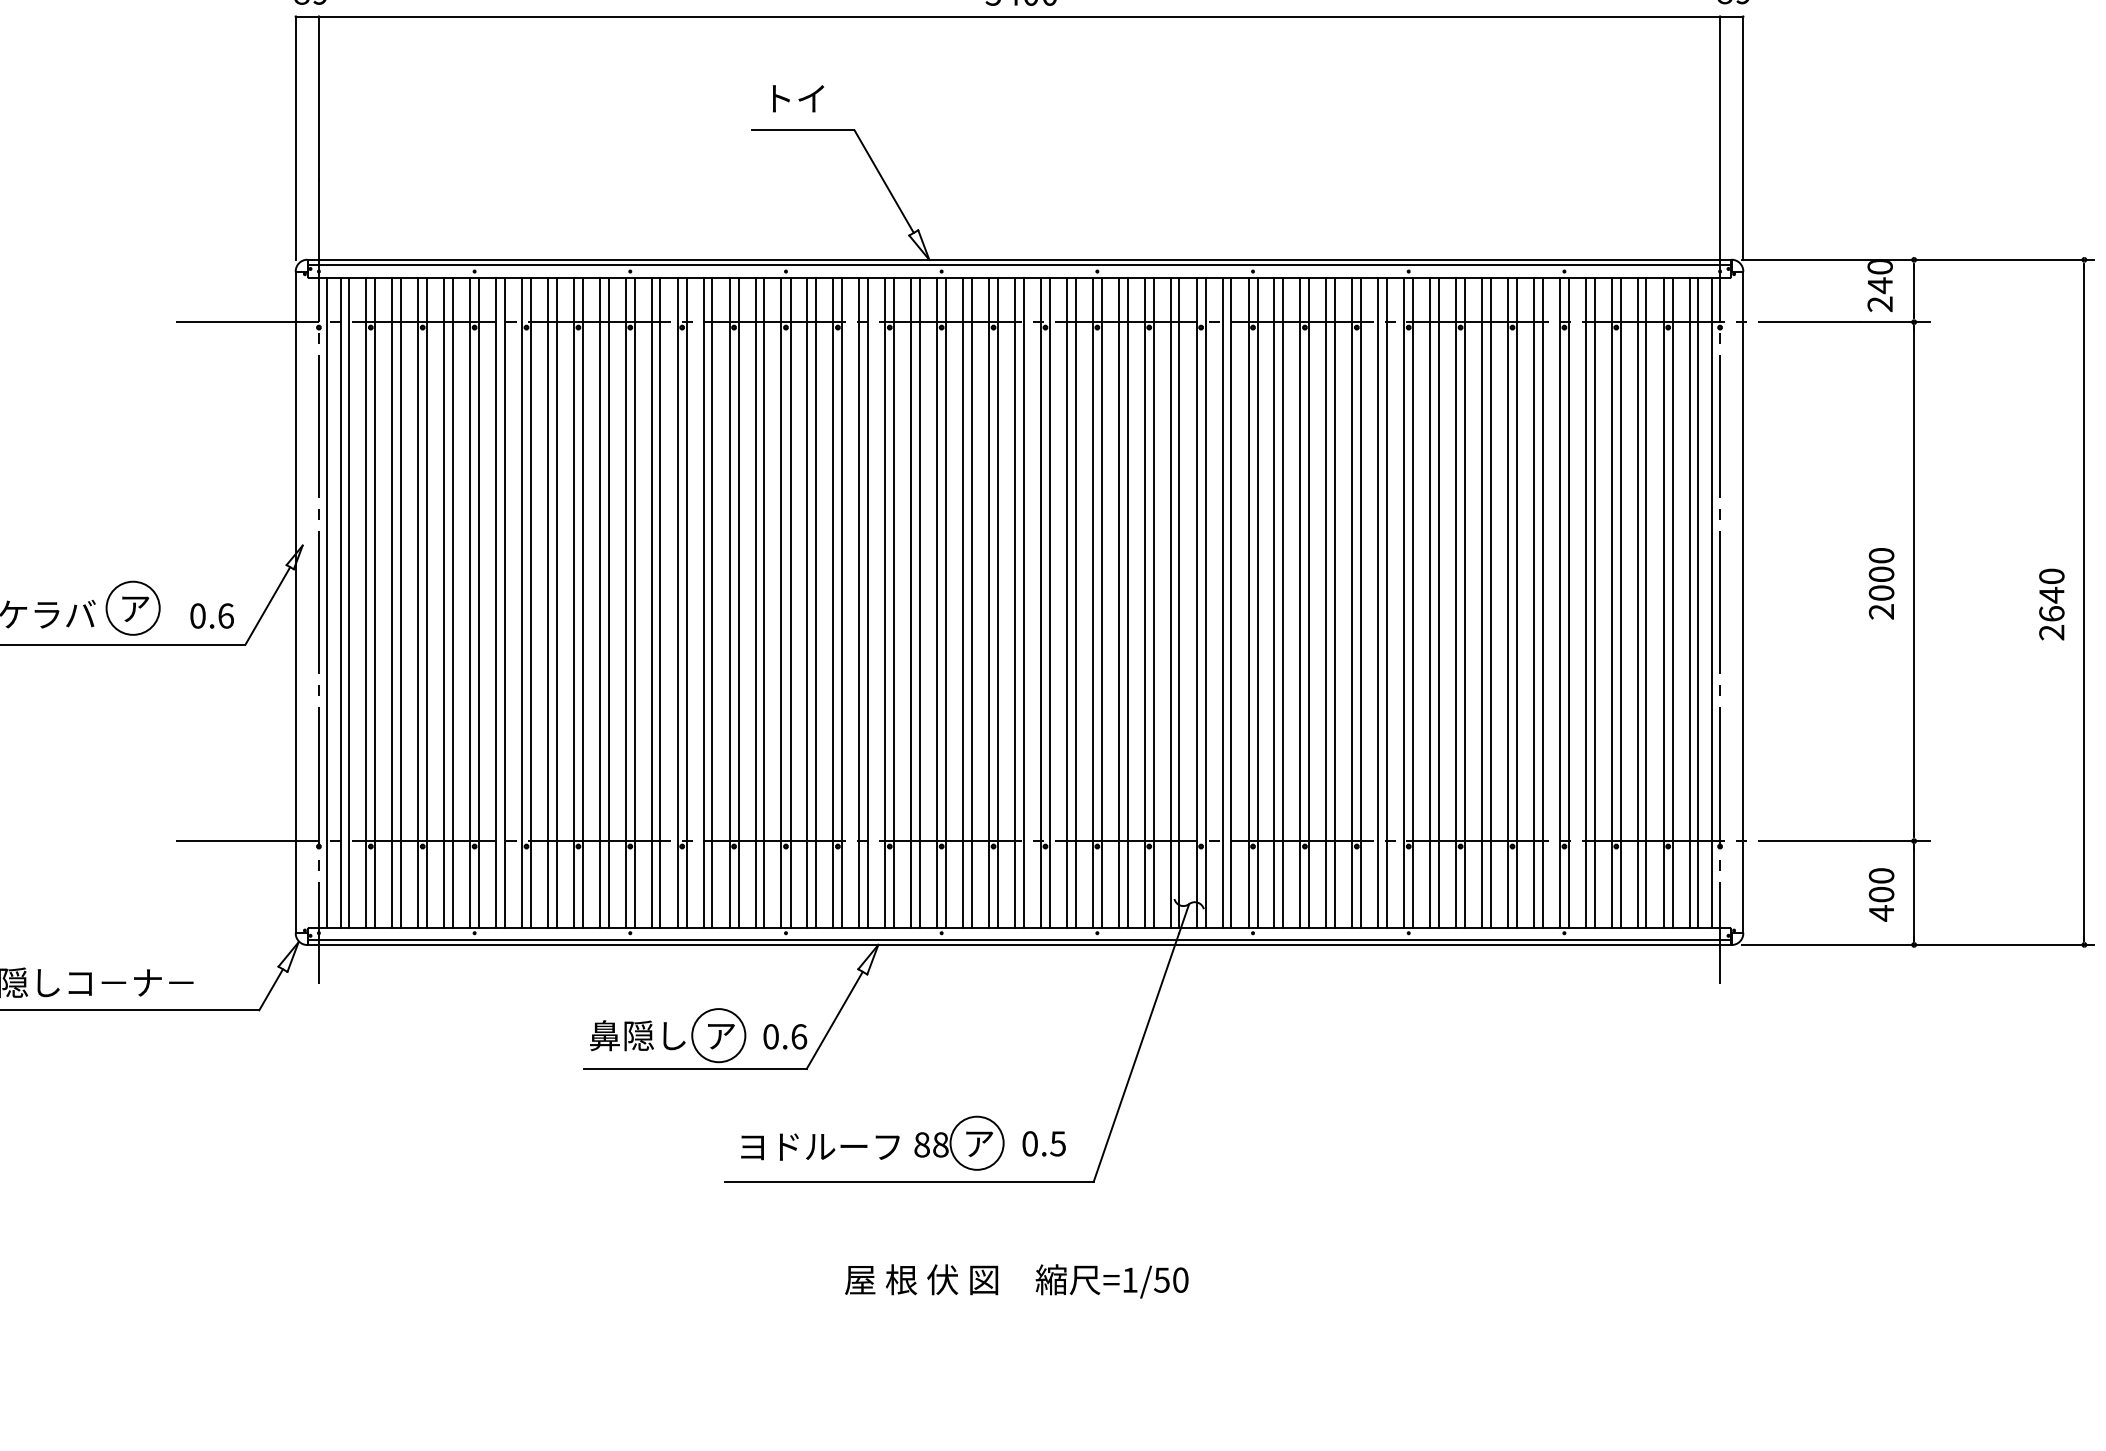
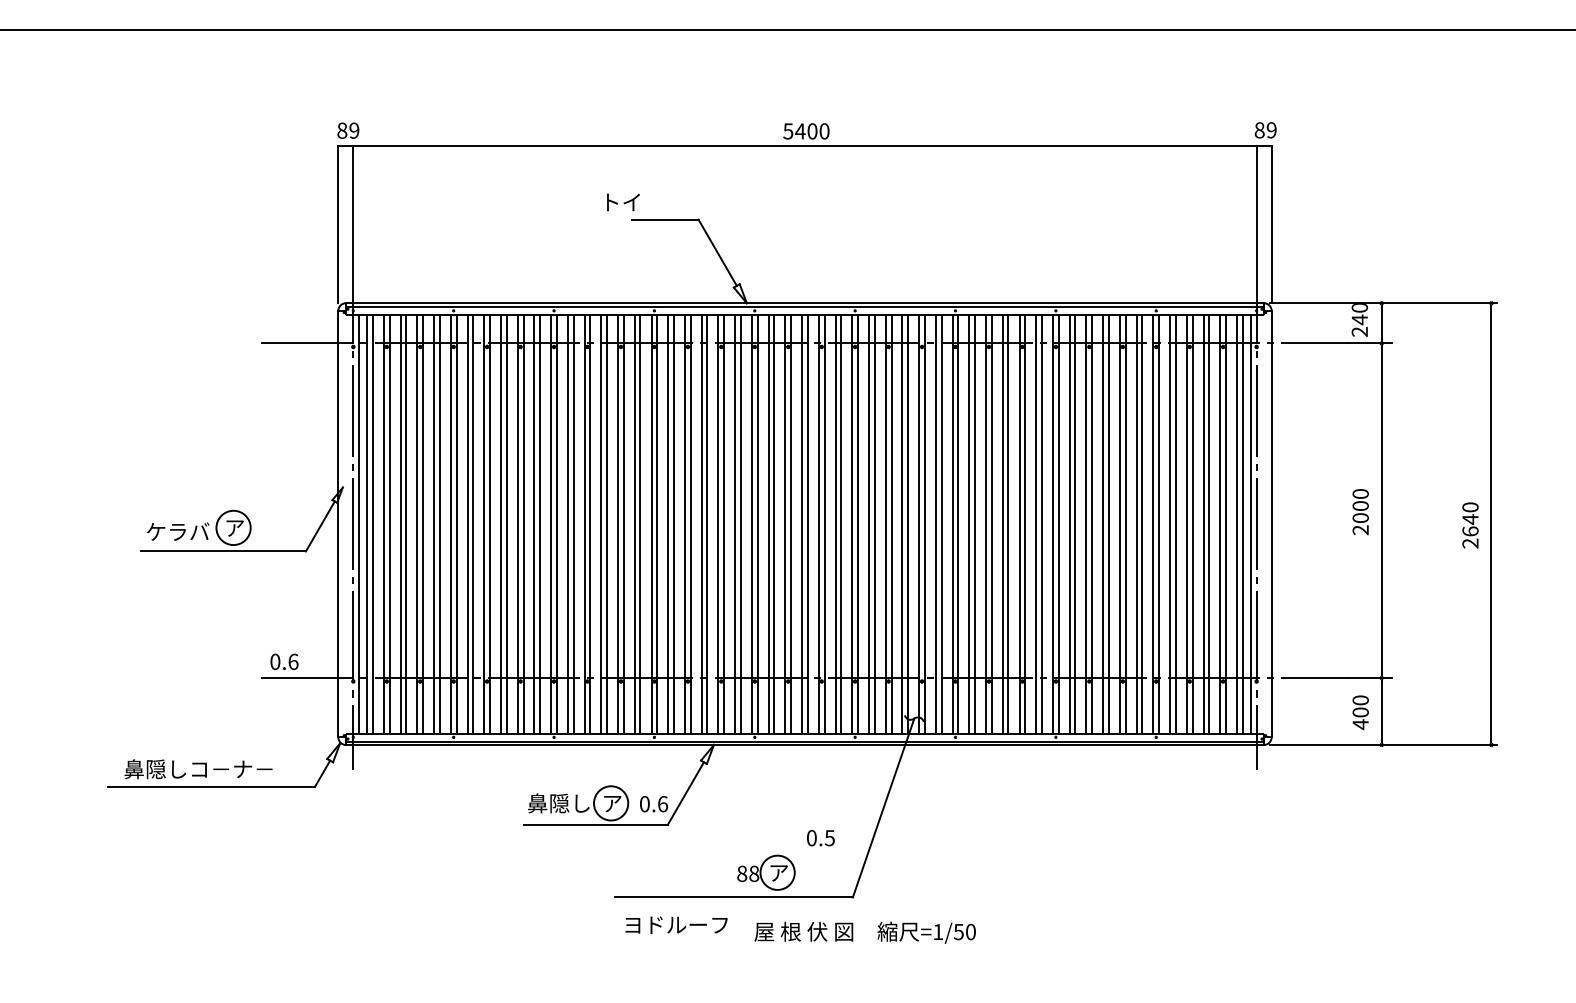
text: (798, 98) -> (623, 202), moved
text: (212, 615) -> (284, 661), moved
text: (1043, 1144) -> (820, 838), moved
text: (820, 1145) -> (676, 924), moved
text: (1015, 1280) -> (864, 932), moved

